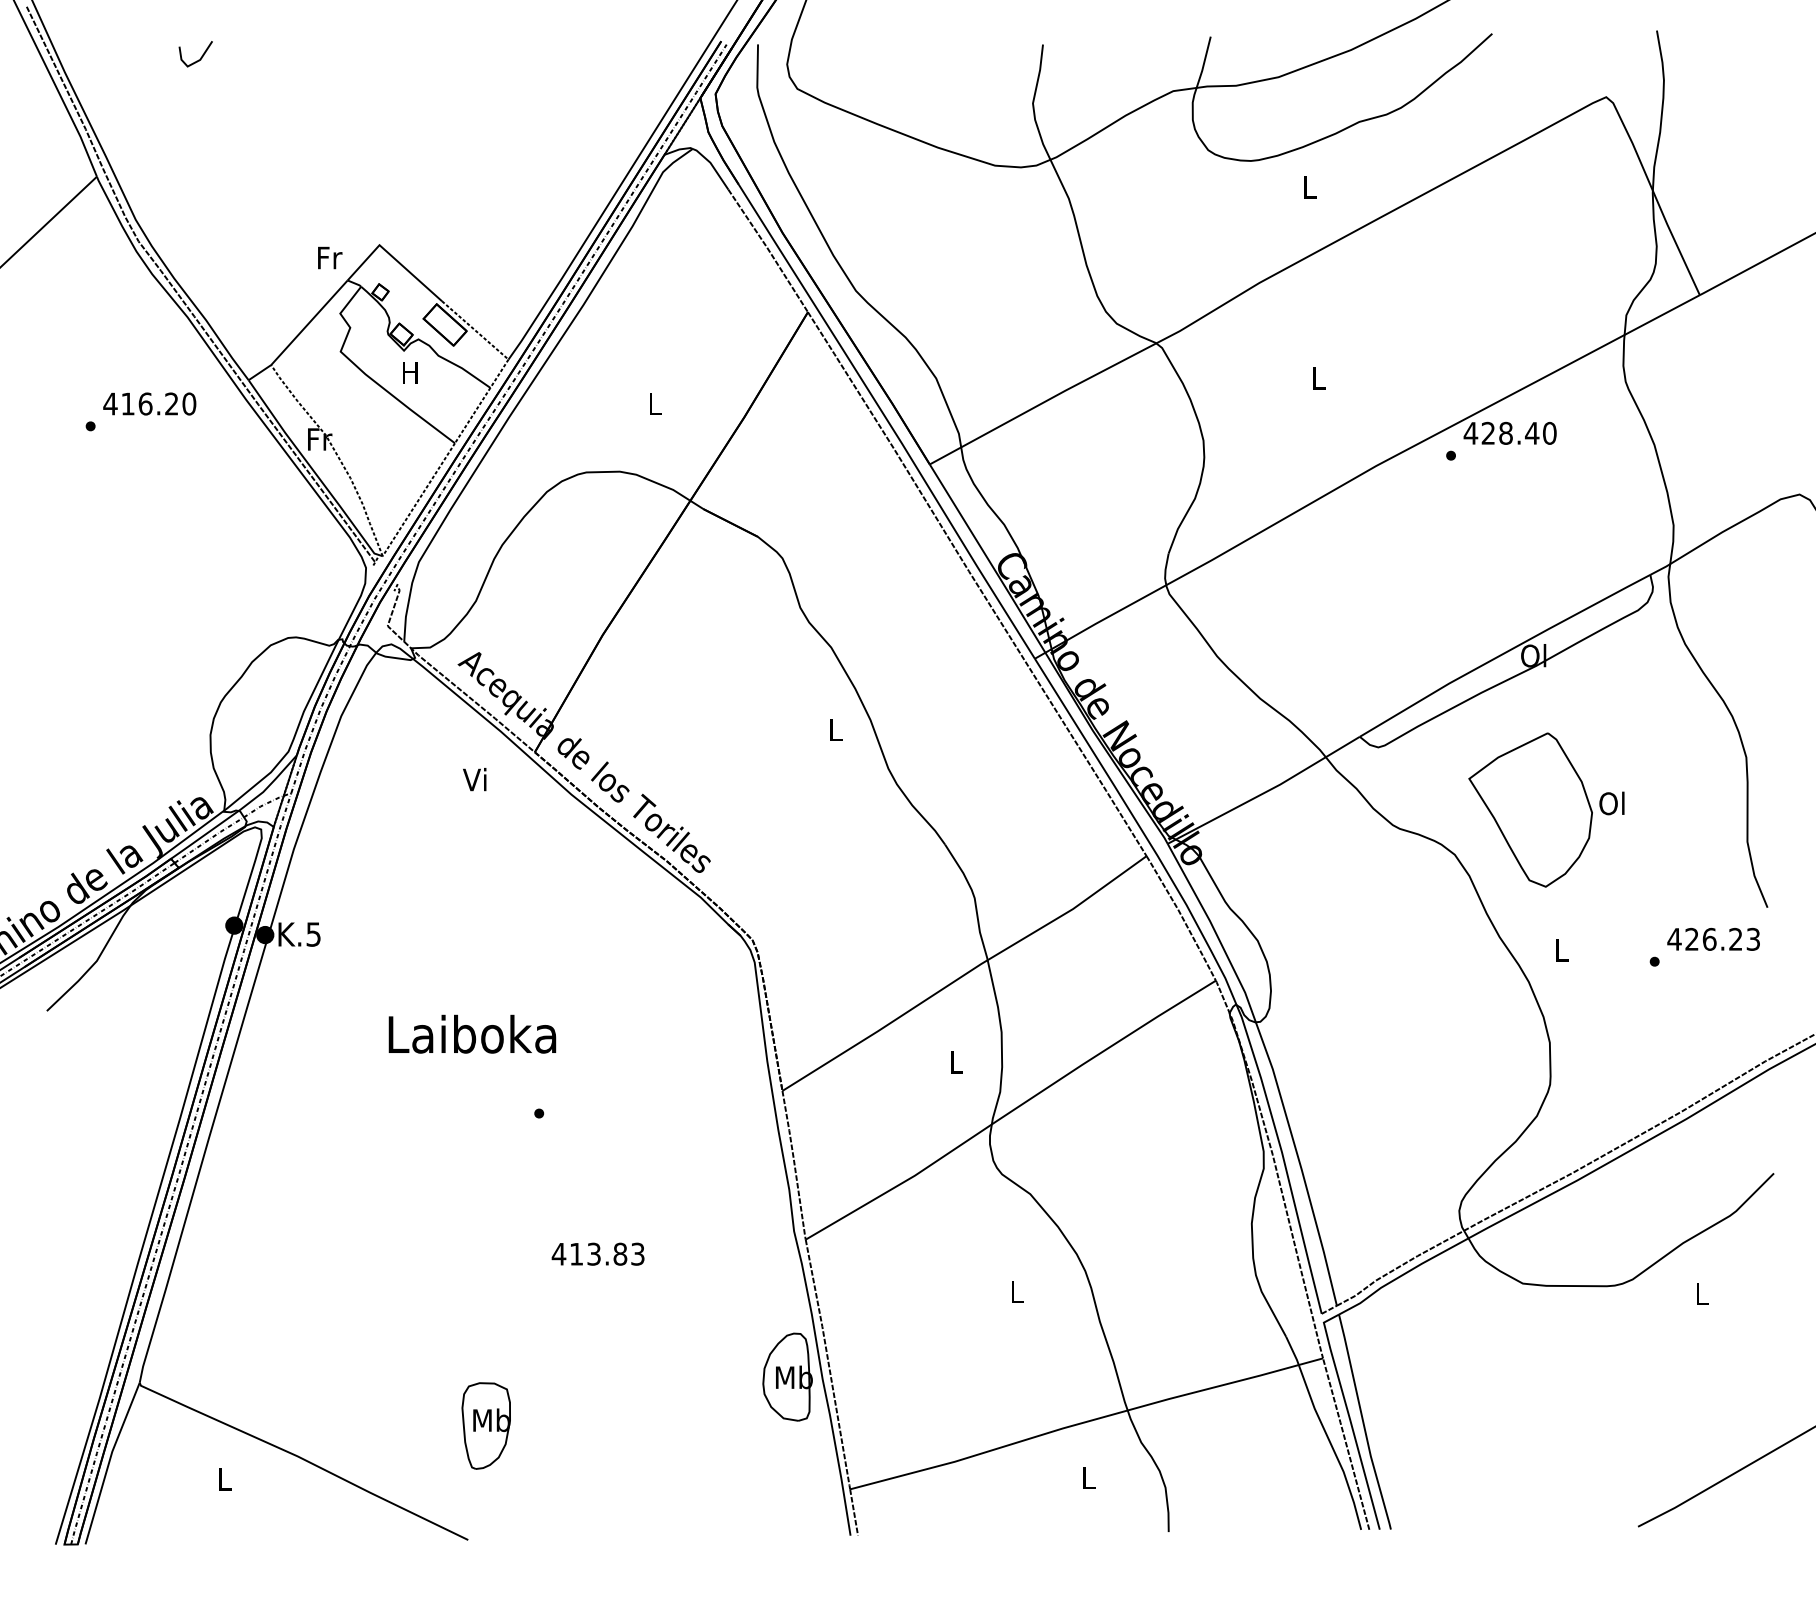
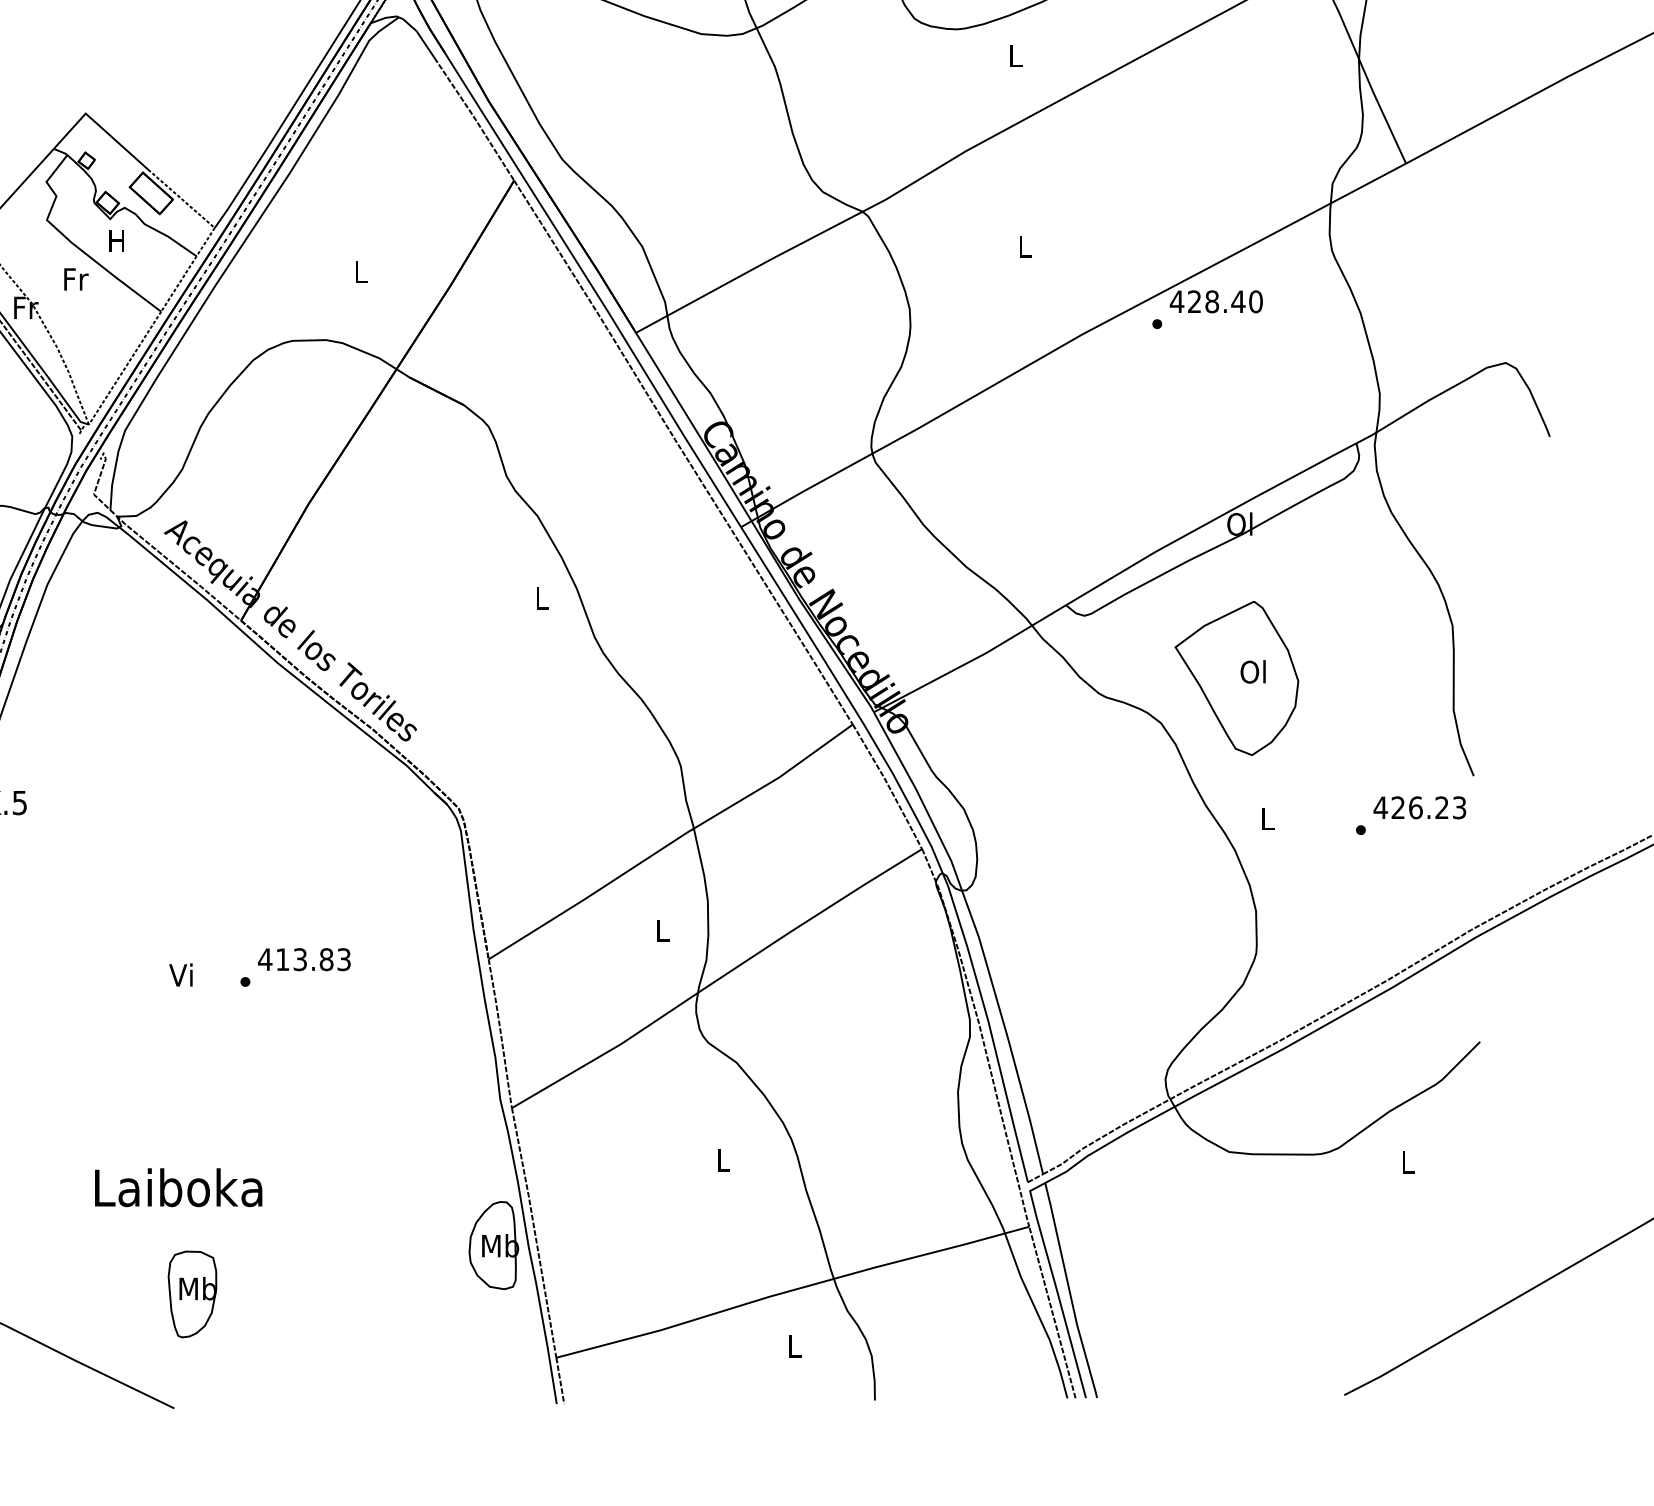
text: (330, 257) -> (76, 278), moved
text: (474, 779) -> (180, 974), moved
text: (1611, 803) -> (1252, 671), moved
text: (472, 1033) -> (178, 1186), moved
text: (597, 1253) -> (303, 958), moved

